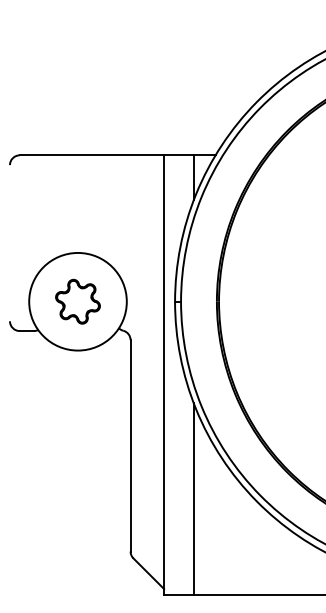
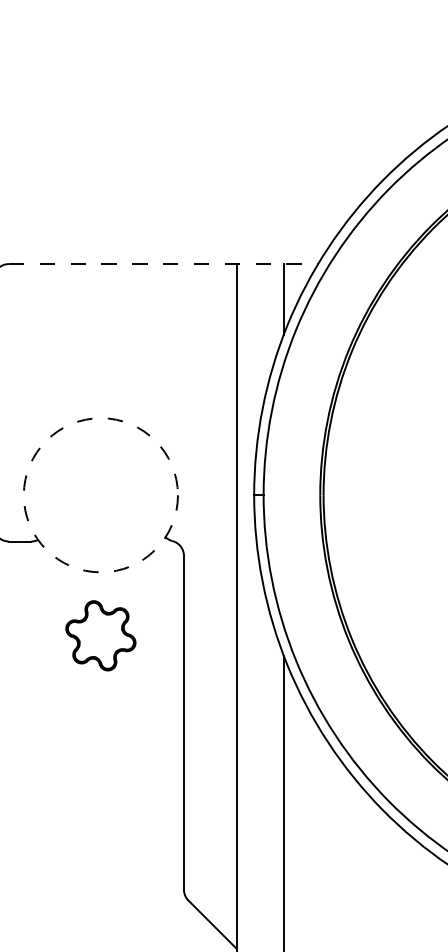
line: (118, 155) -> (164, 264), solid -> dashed
circle: (77, 301) -> (100, 494), solid -> dashed
part: (77, 301) -> (100, 635), moved

